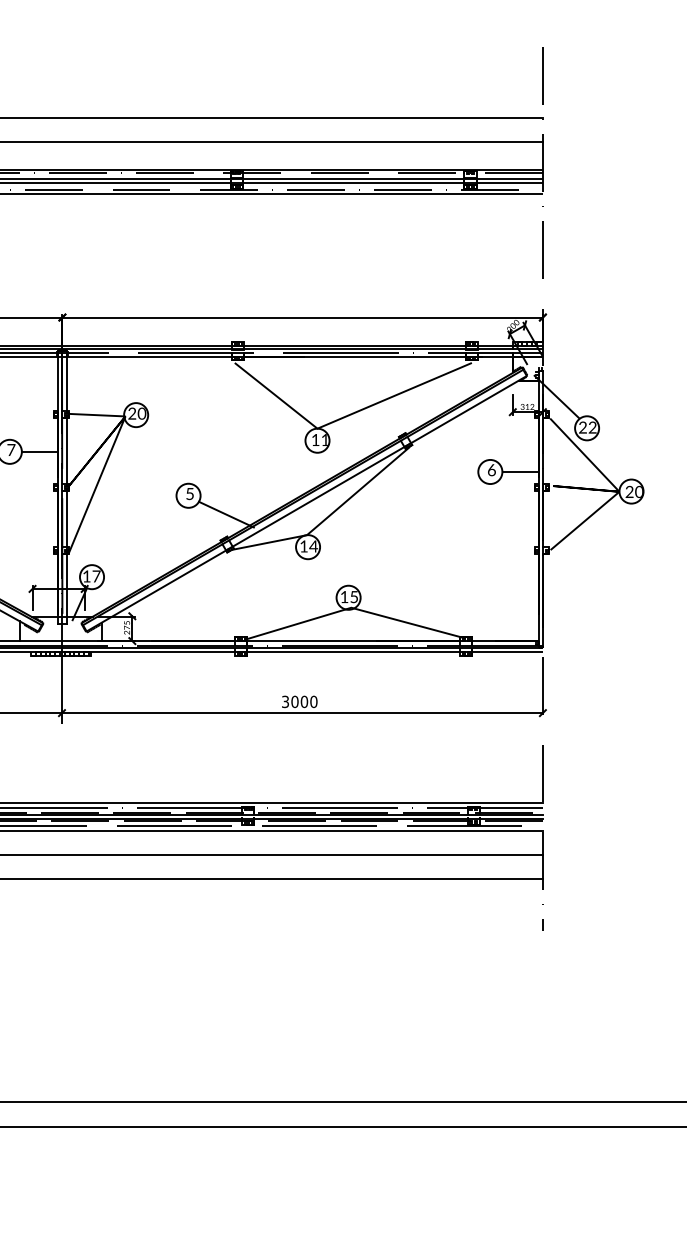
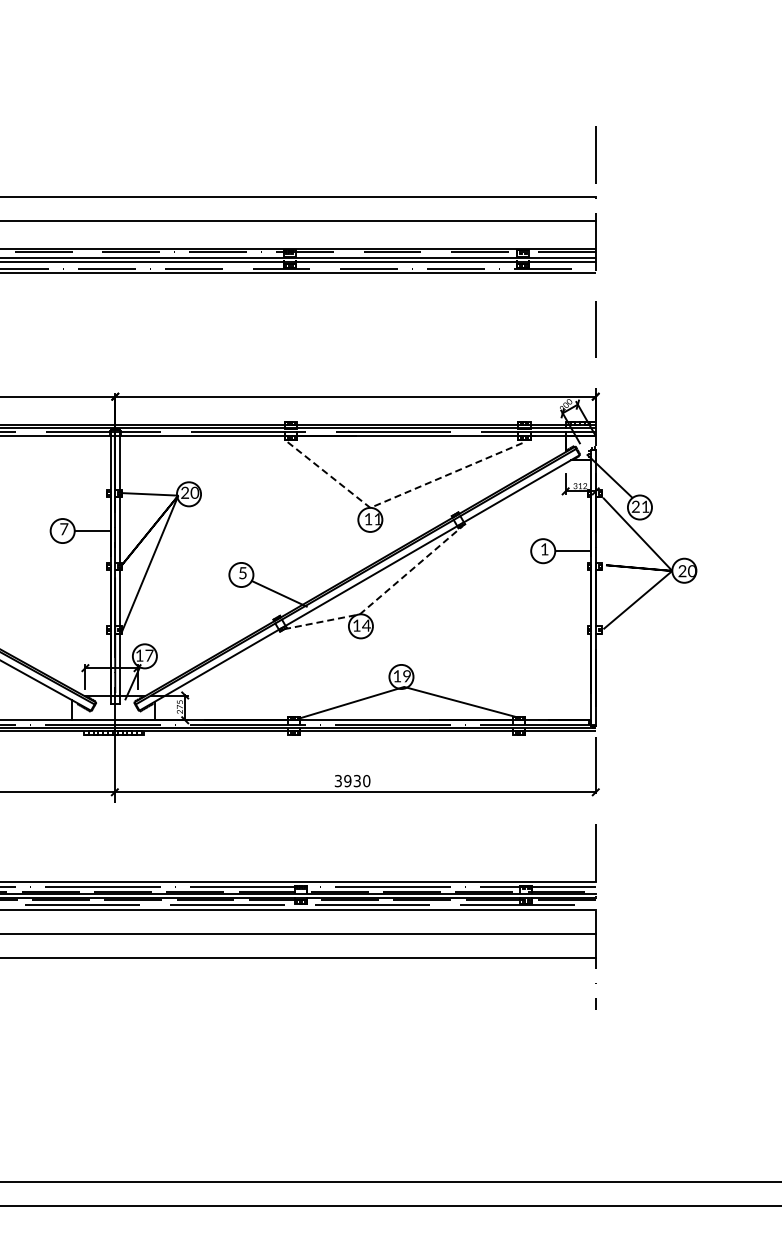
line: (345, 416) -> (398, 495), solid -> dashed
text: (592, 427) -> (645, 506), 22 -> 21
text: (491, 470) -> (544, 549), 6 -> 1
line: (328, 516) -> (381, 595), solid -> dashed
text: (353, 597) -> (406, 676), 15 -> 19
text: (299, 702) -> (352, 781), 3000 -> 3930

